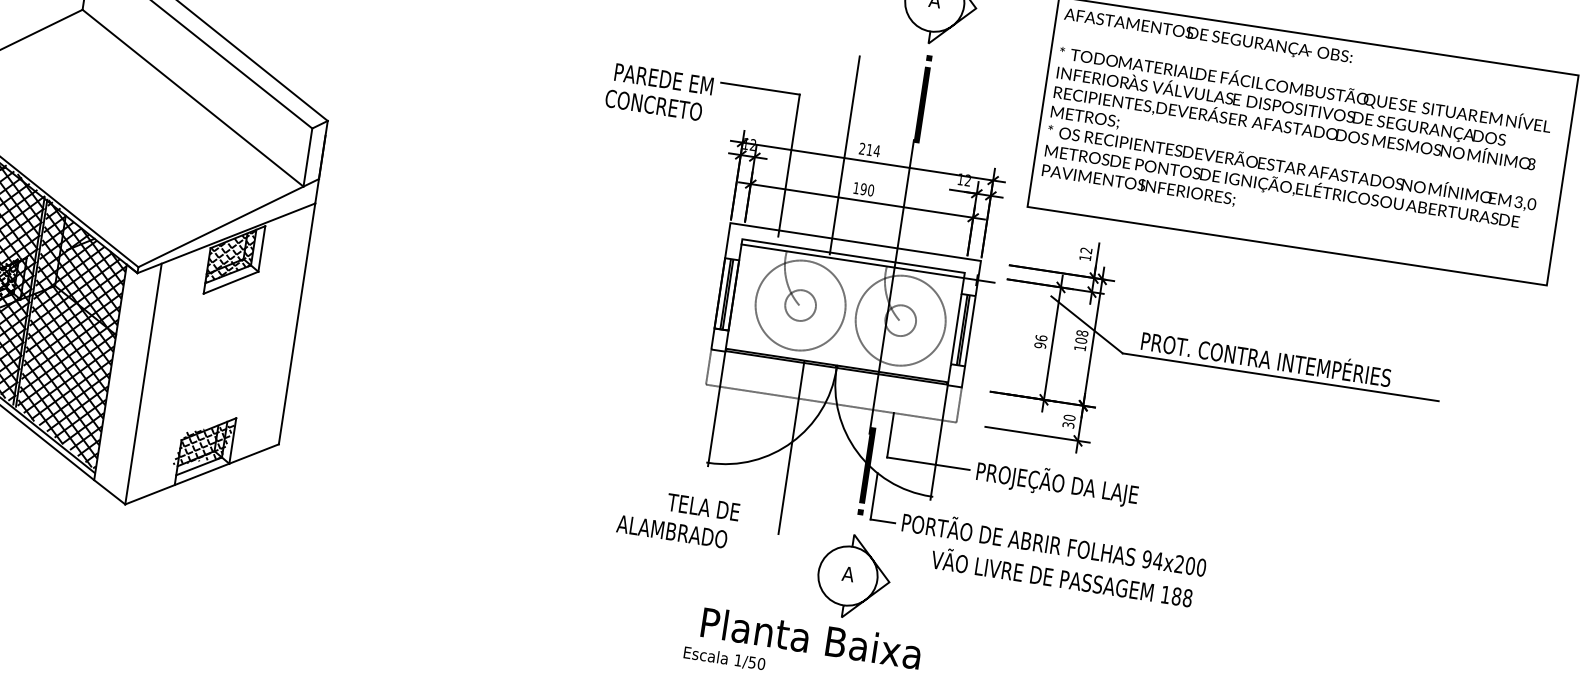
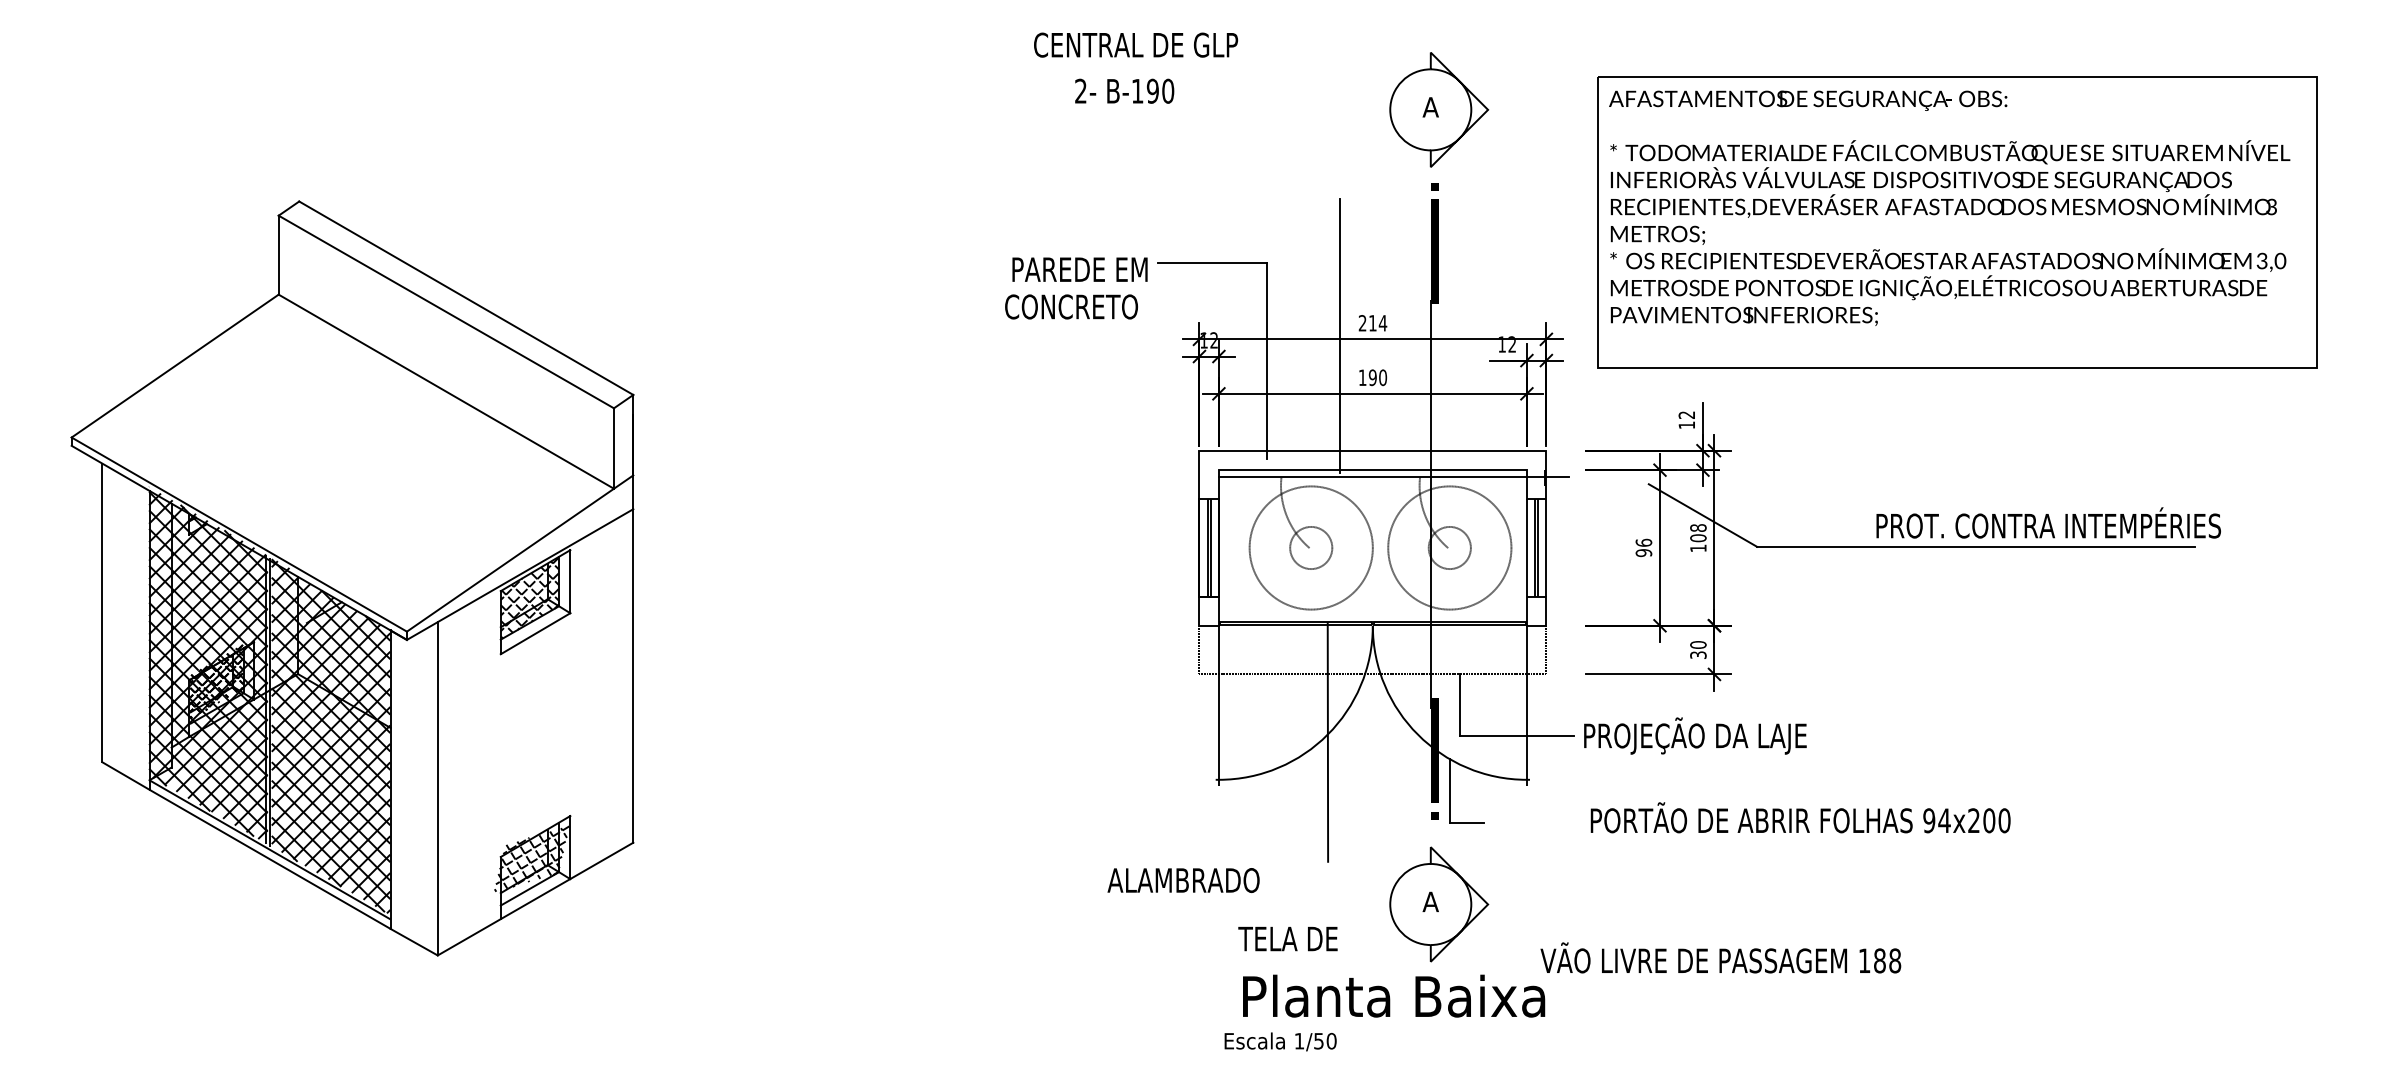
text: (1266, 357) -> (2048, 522), moved
text: (703, 506) -> (1287, 938), moved
text: (1054, 543) -> (1800, 817), moved
text: (1061, 576) -> (1720, 957), moved

